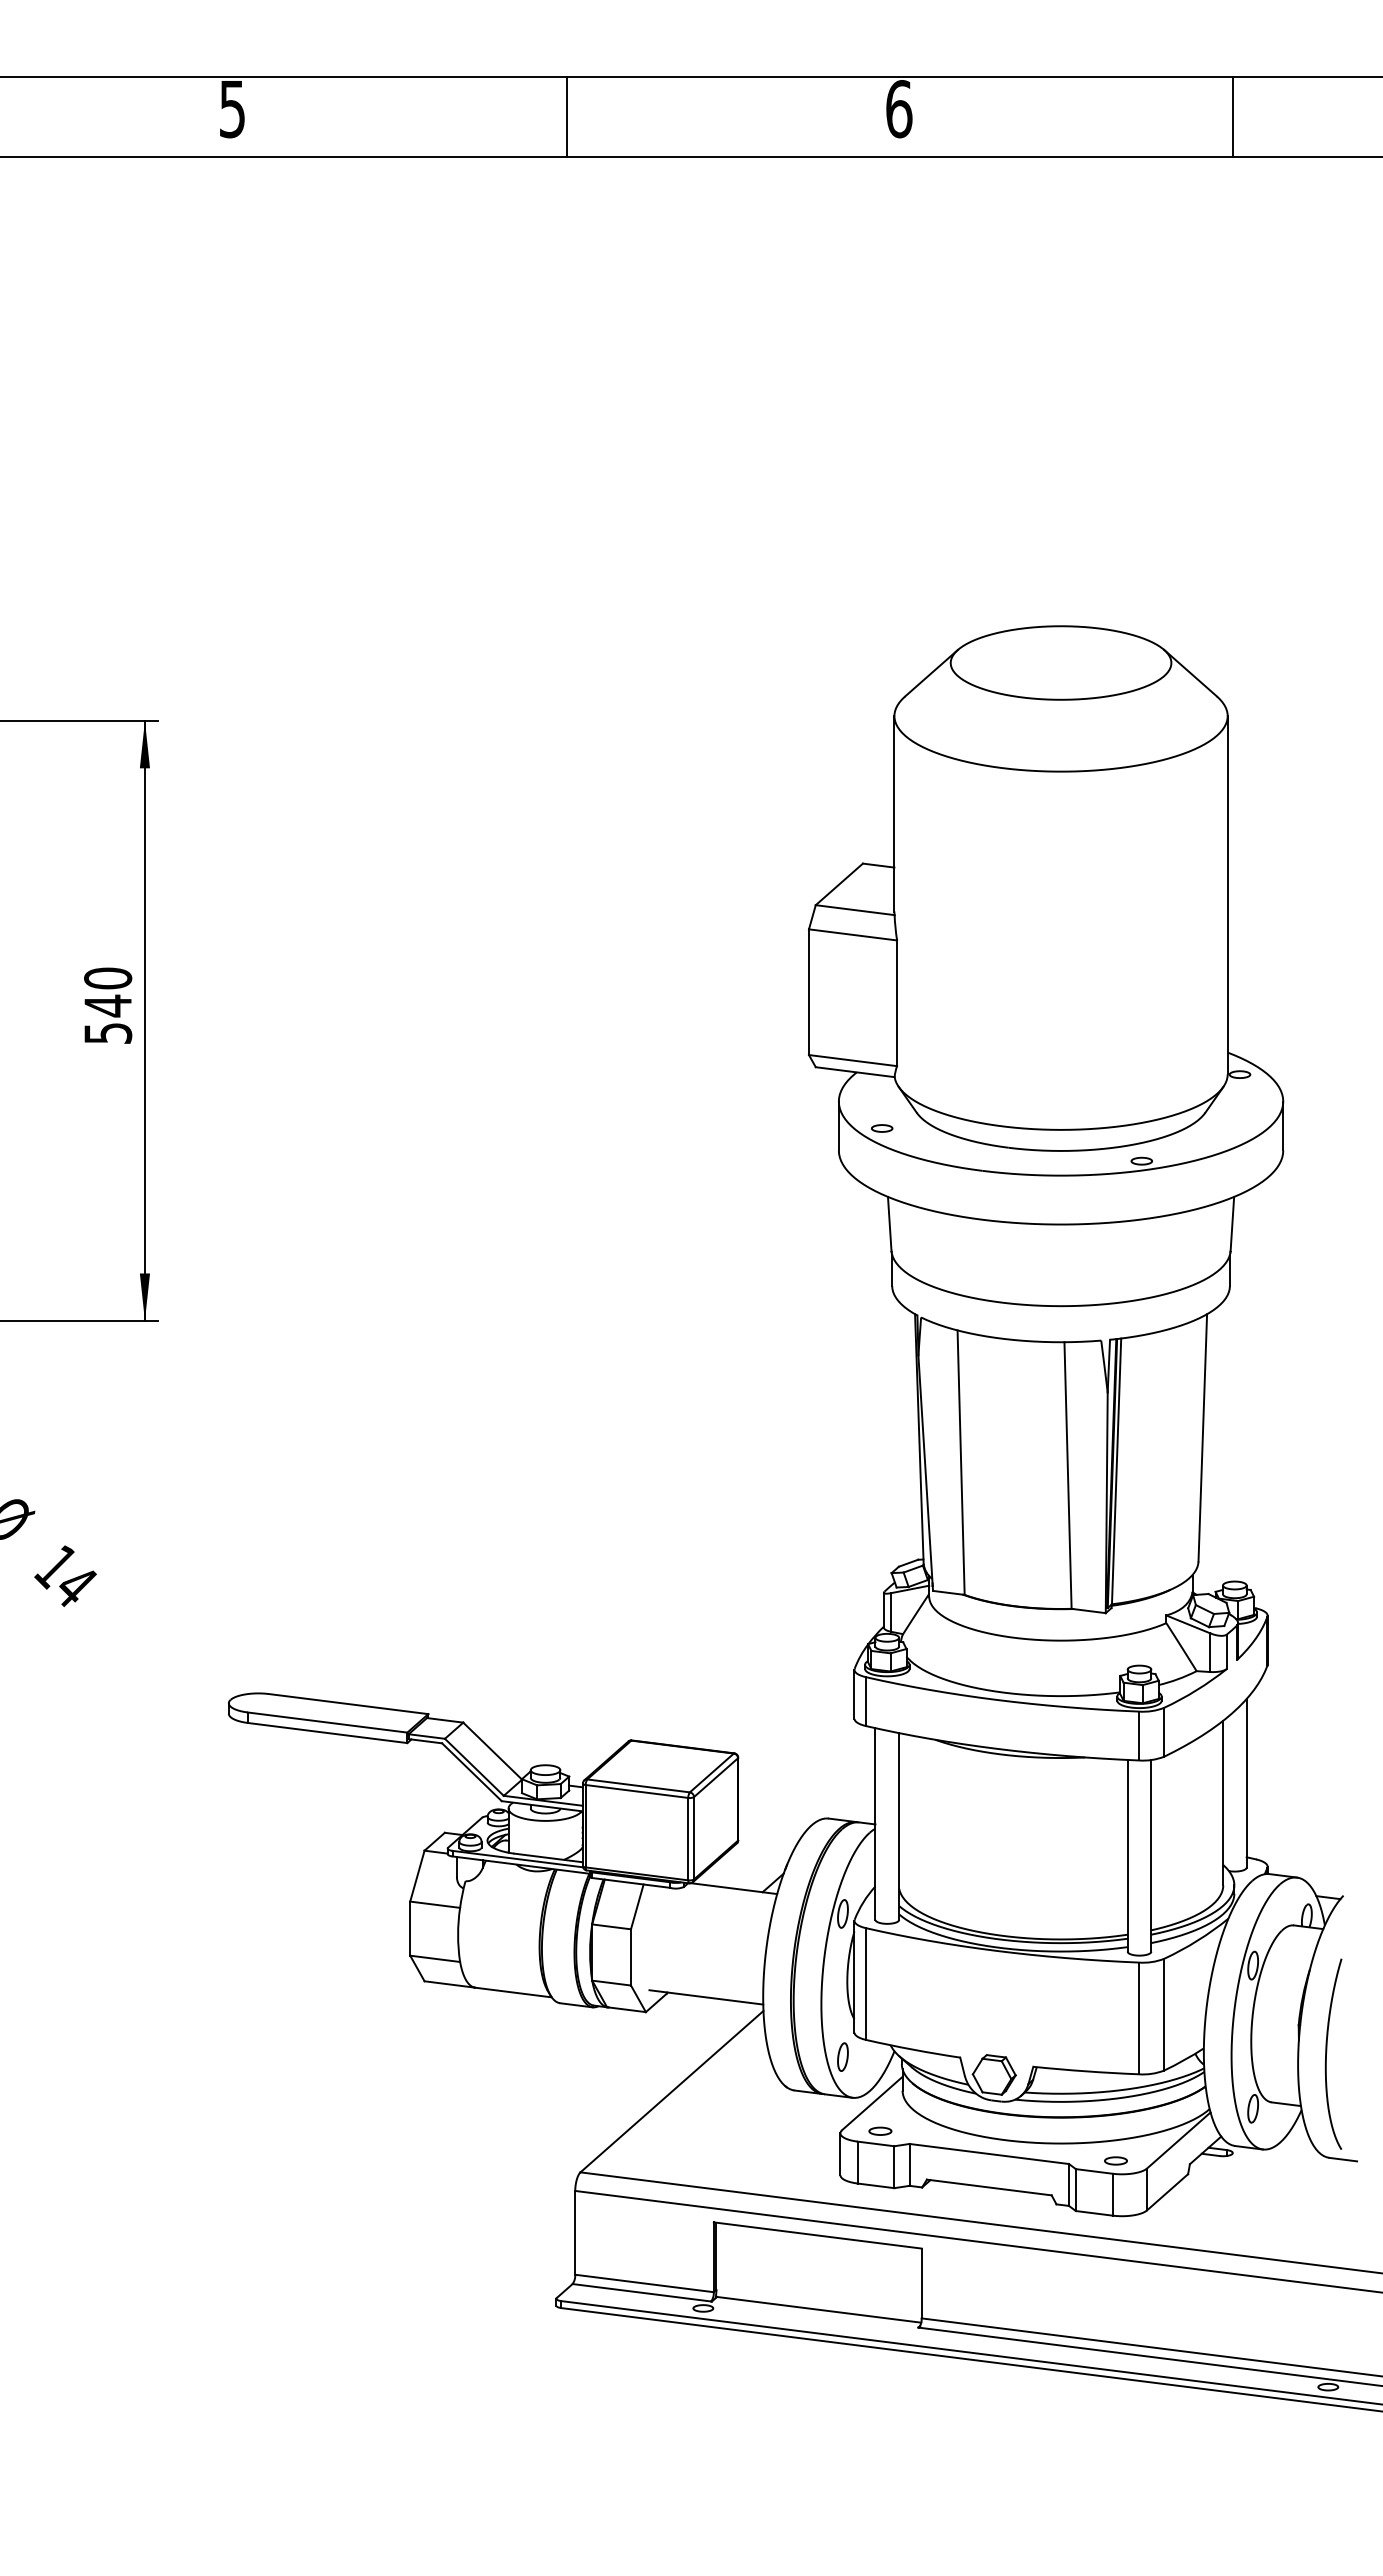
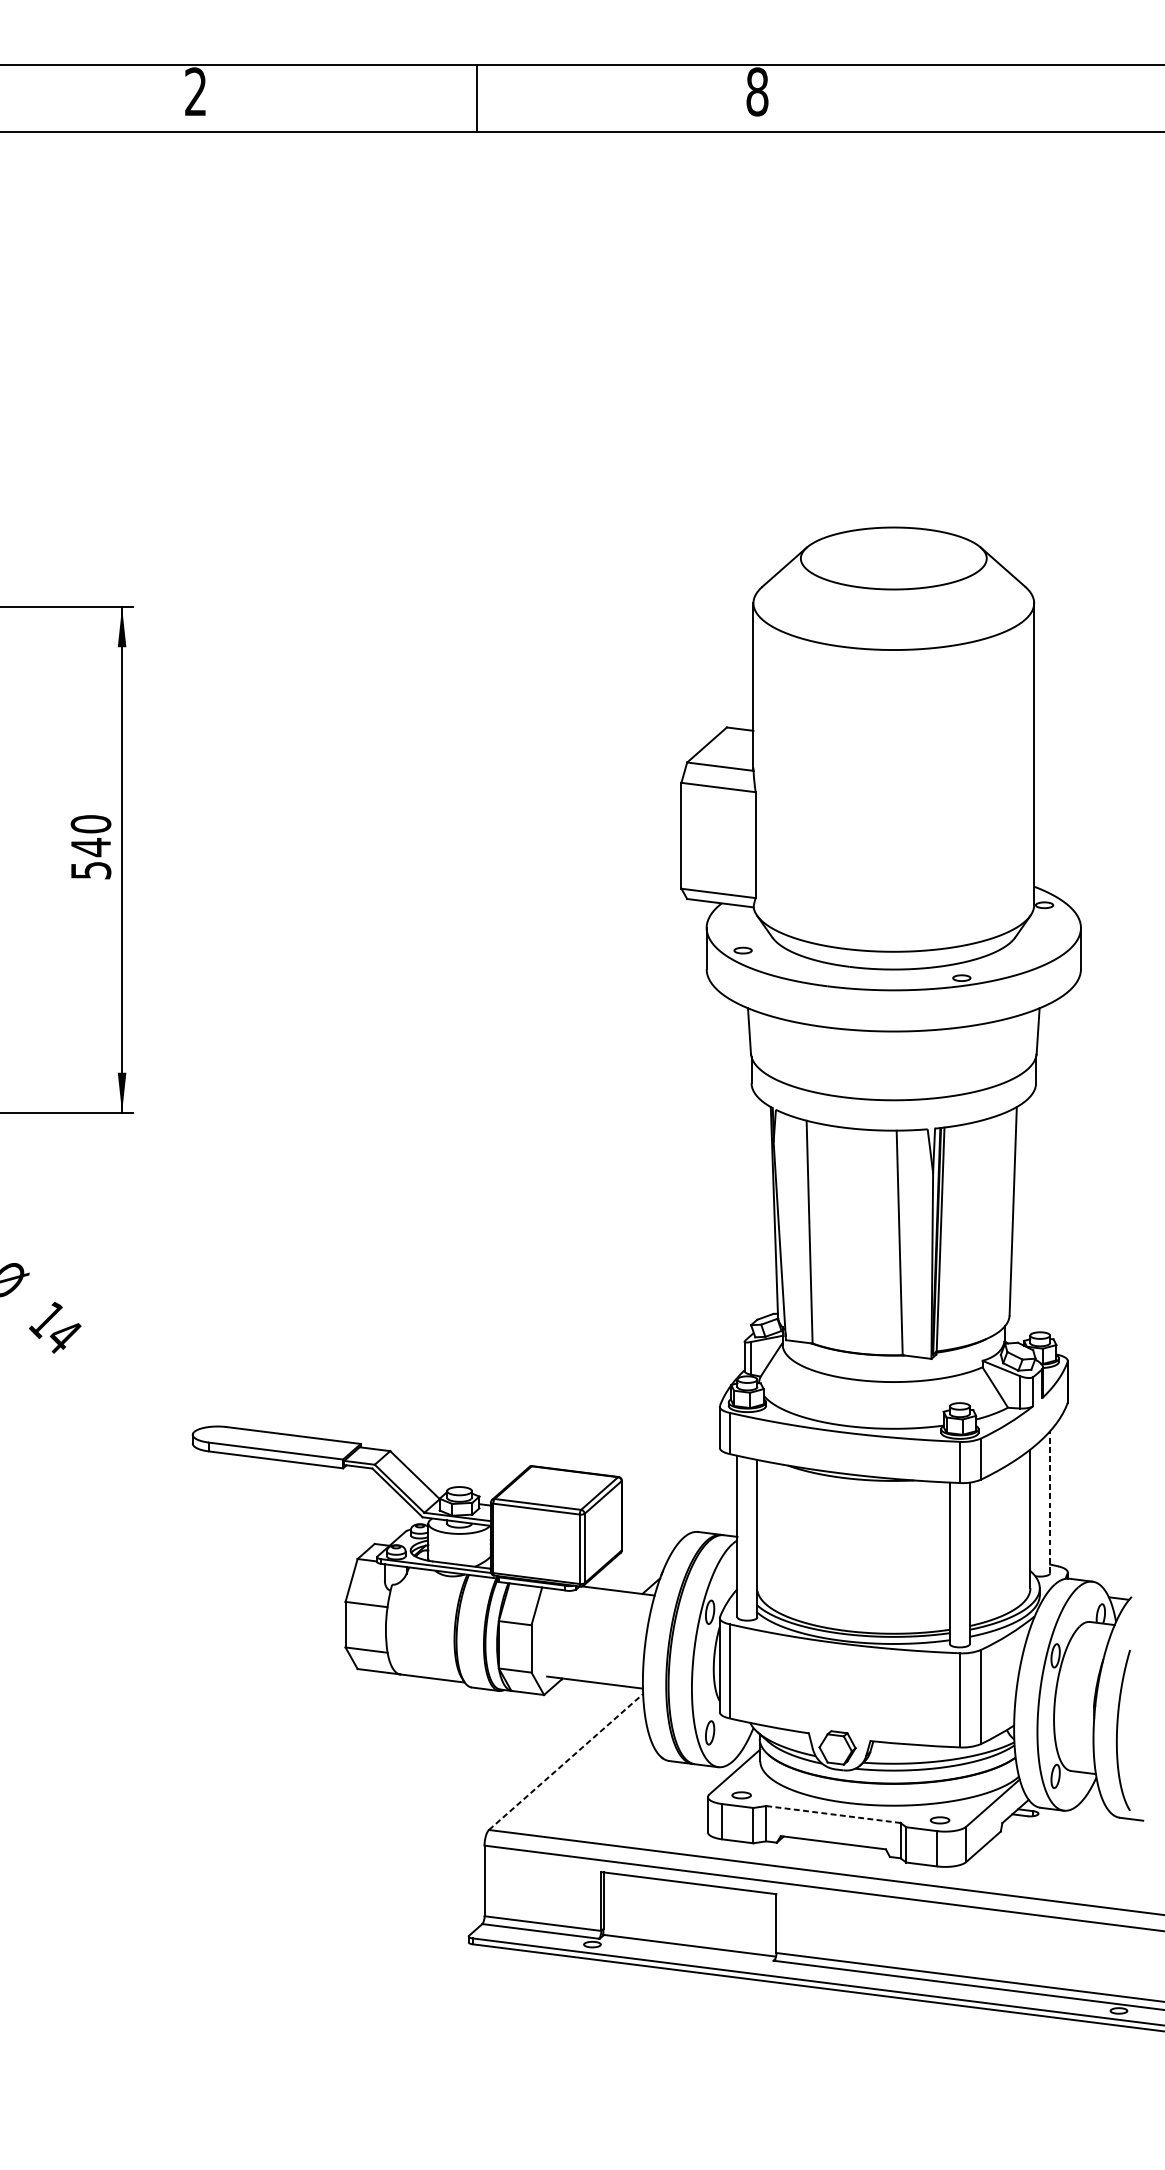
text: (231, 109) -> (194, 92), 5 -> 2
text: (899, 109) -> (757, 92), 6 -> 8
line: (1233, 117) -> (1039, 98), removed
line: (1246, 1782) -> (1050, 1501), solid -> dashed
line: (671, 2091) -> (565, 1761), solid -> dashed
line: (989, 2154) -> (833, 1814), solid -> dashed

